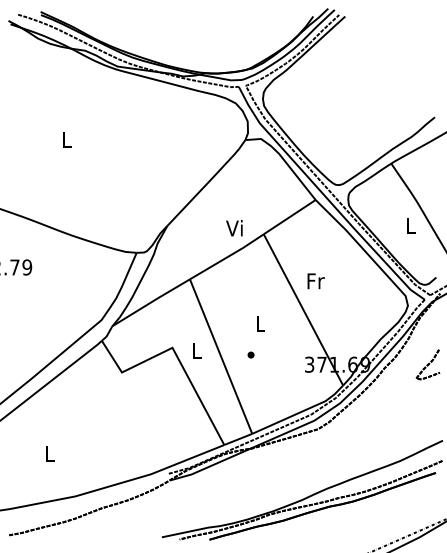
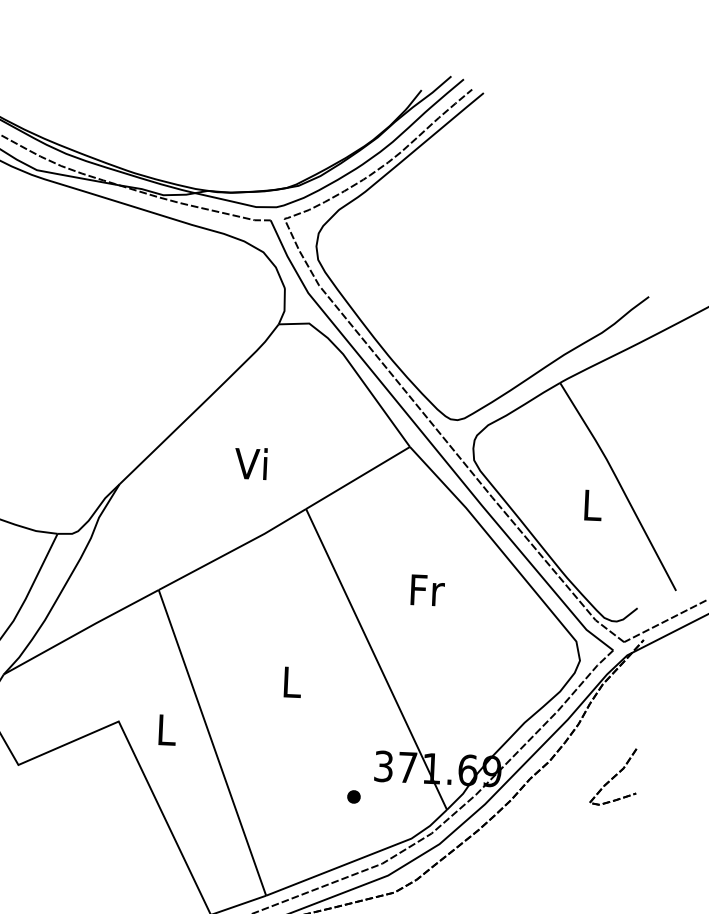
text: (234, 228) -> (251, 464), moved
text: (315, 281) -> (426, 590), moved
part: (250, 354) -> (352, 795), moved

